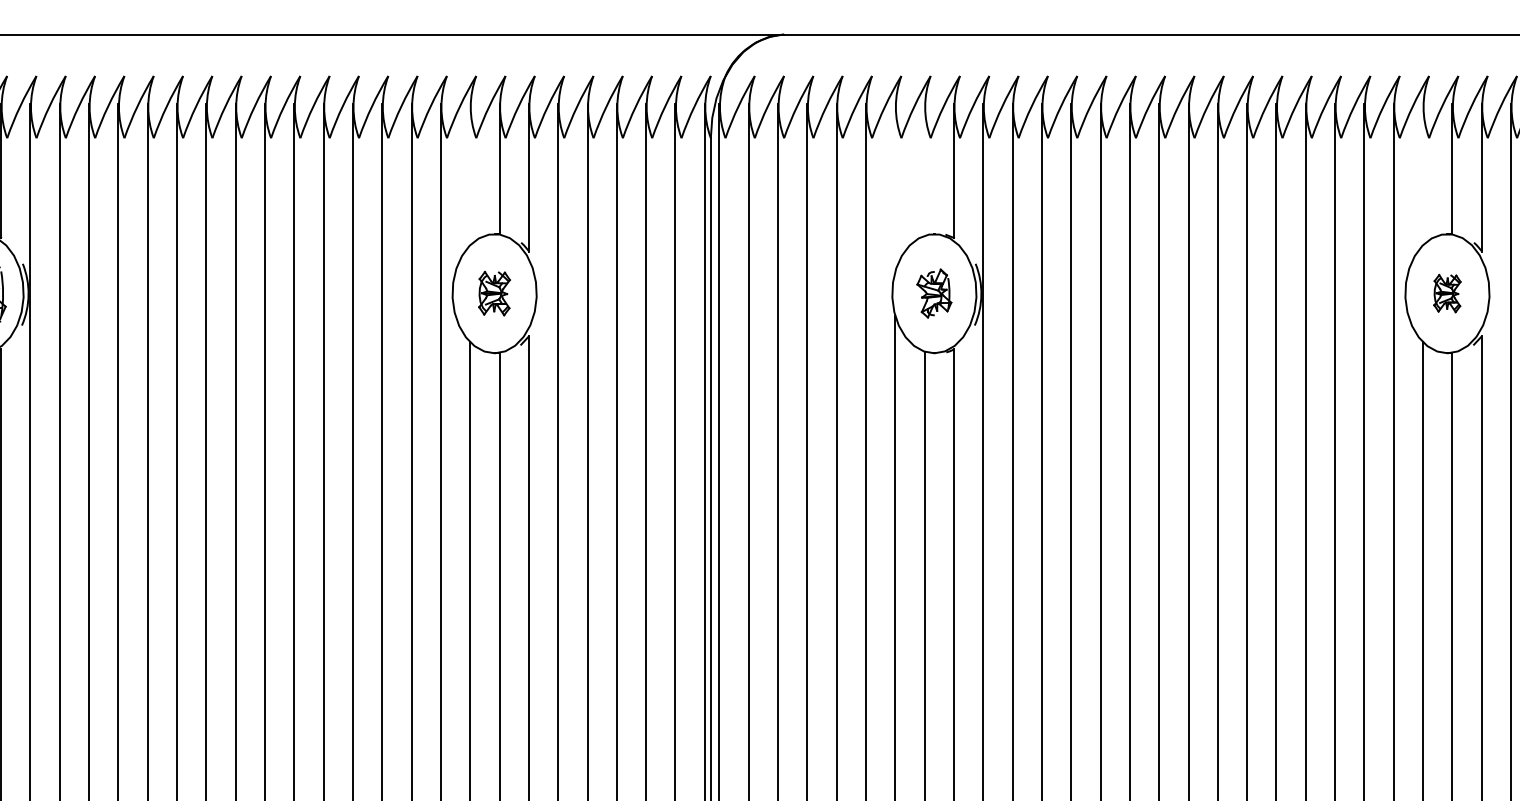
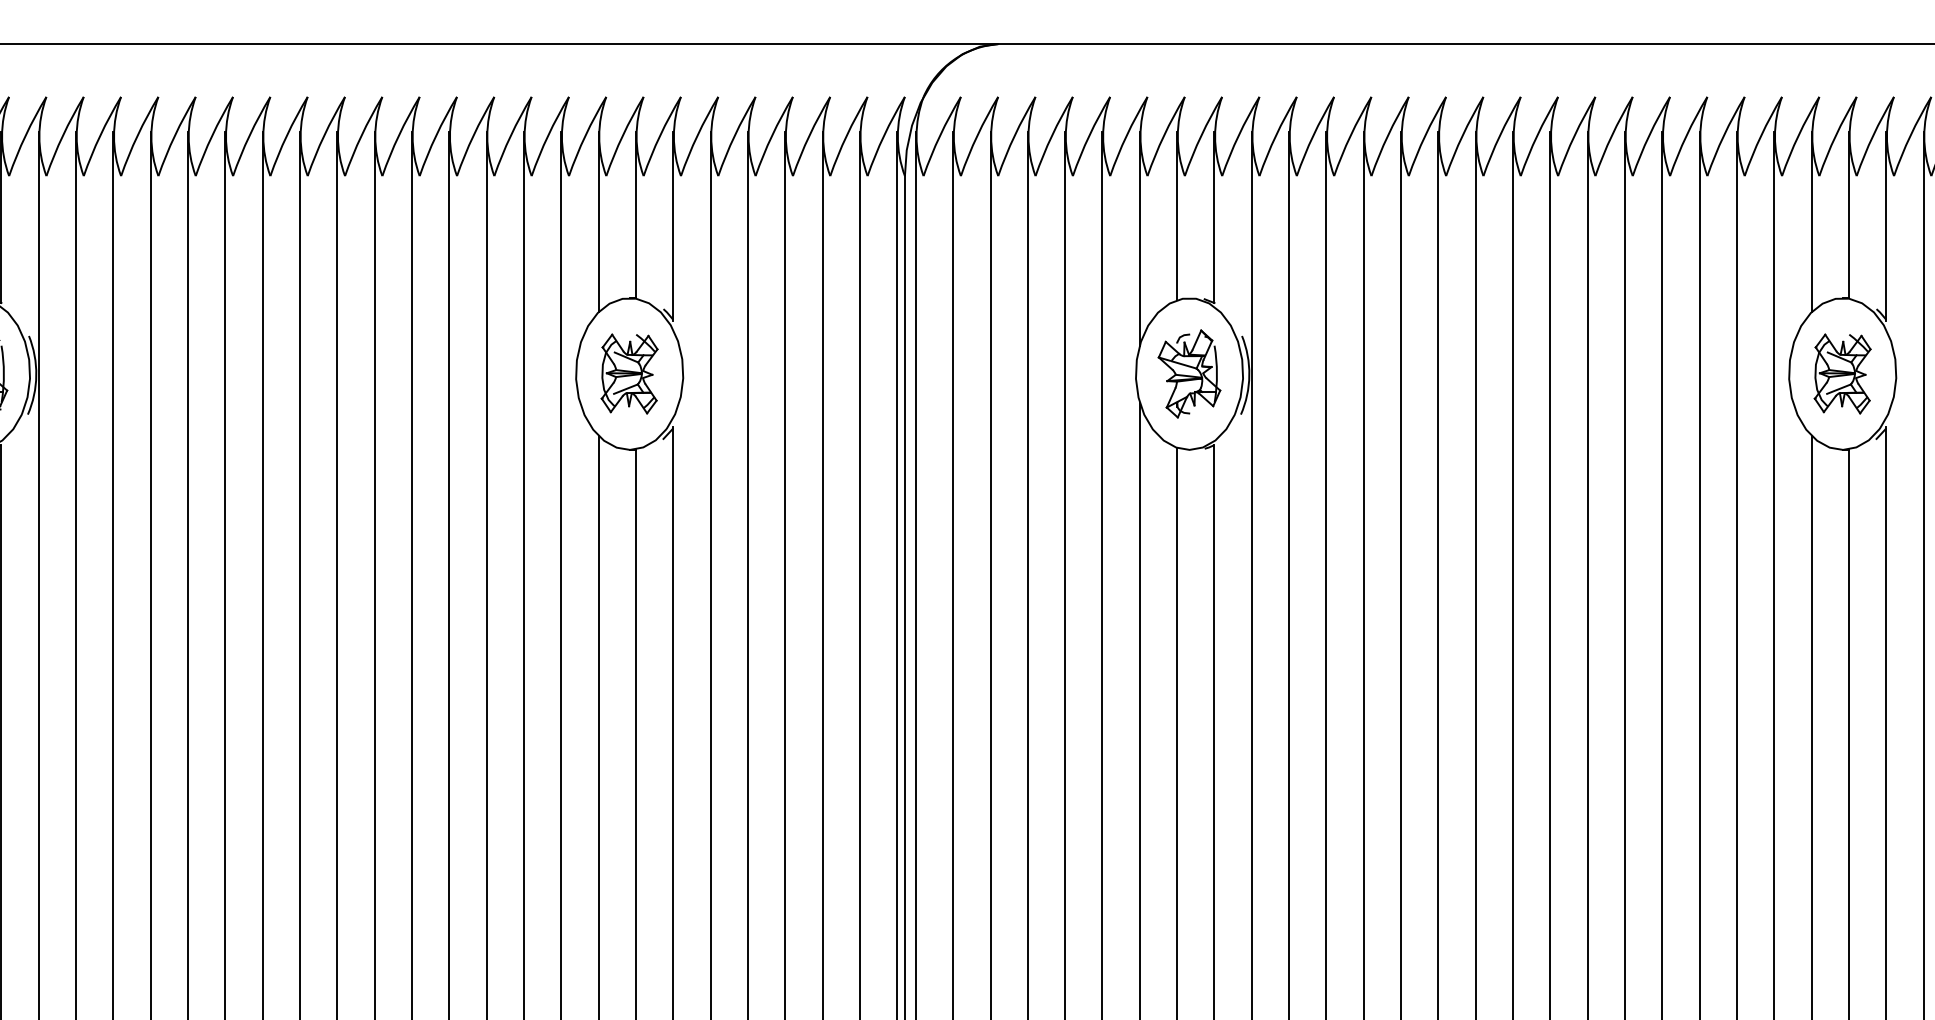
line: (924, 169) -> (1176, 215), added
line: (470, 174) -> (598, 222), added
line: (1423, 174) -> (1812, 222), added
line: (895, 187) -> (1140, 238), added
part: (494, 293) -> (629, 373), size x1.43
part: (934, 293) -> (1189, 373), size x1.43
part: (1447, 293) -> (1842, 373), size x1.67

